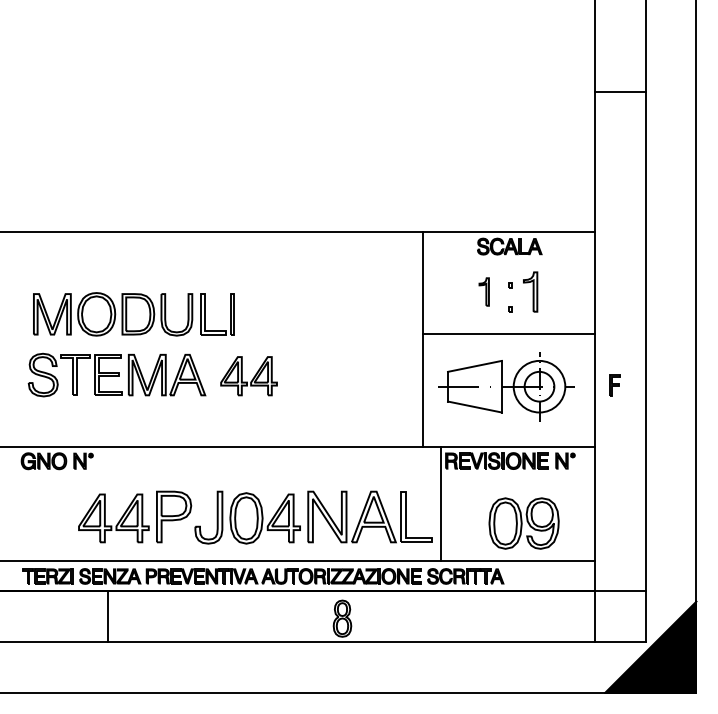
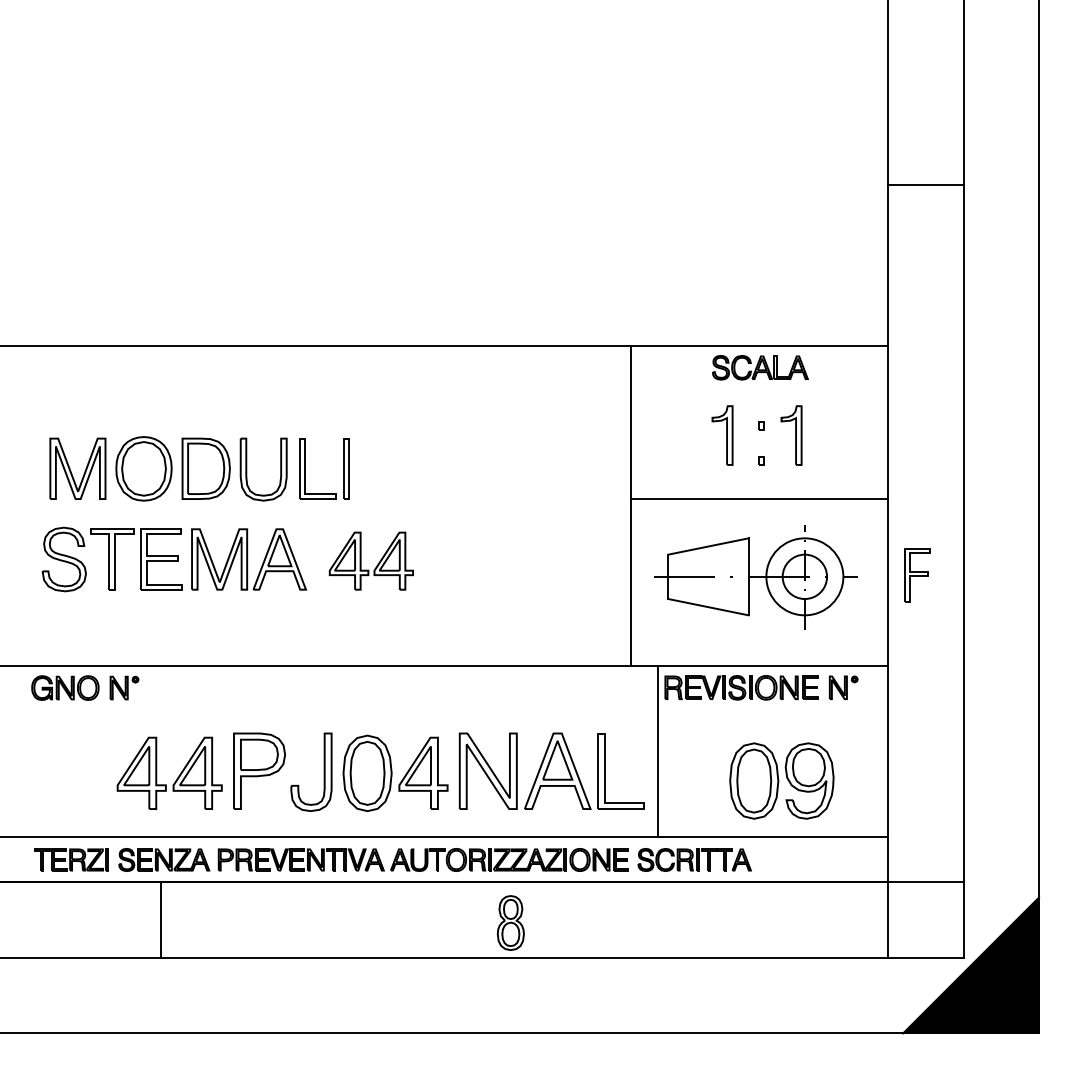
line: (620, 92) -> (925, 185), moved
part: (483, 291) -> (721, 434), size x1.43
part: (614, 385) -> (916, 575), size x1.67

